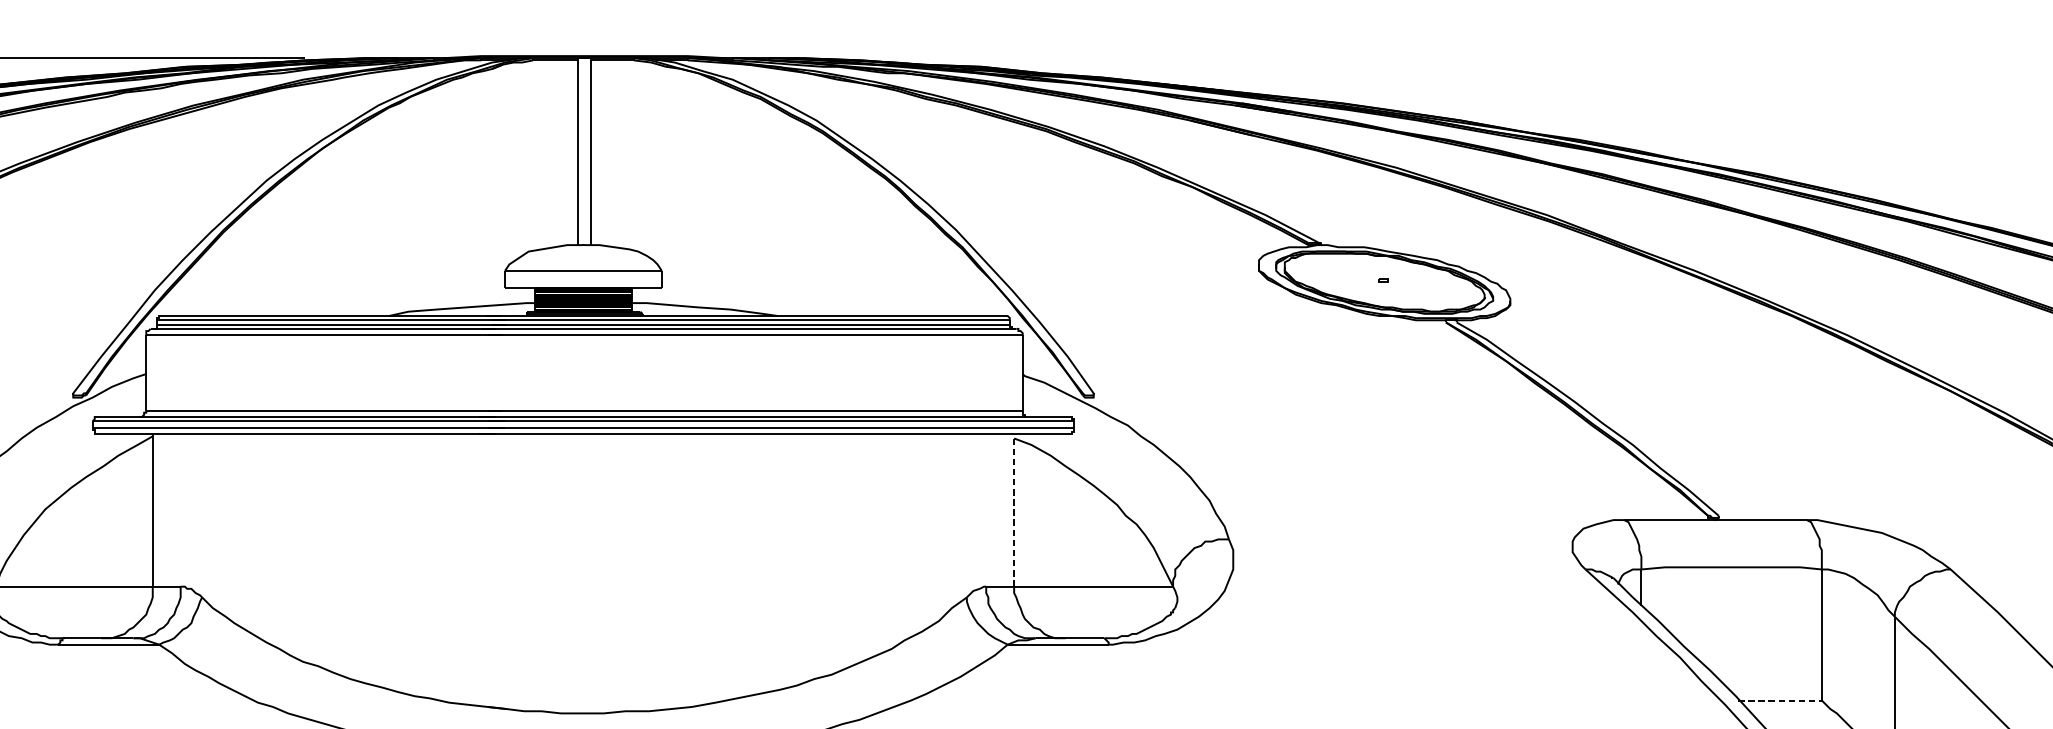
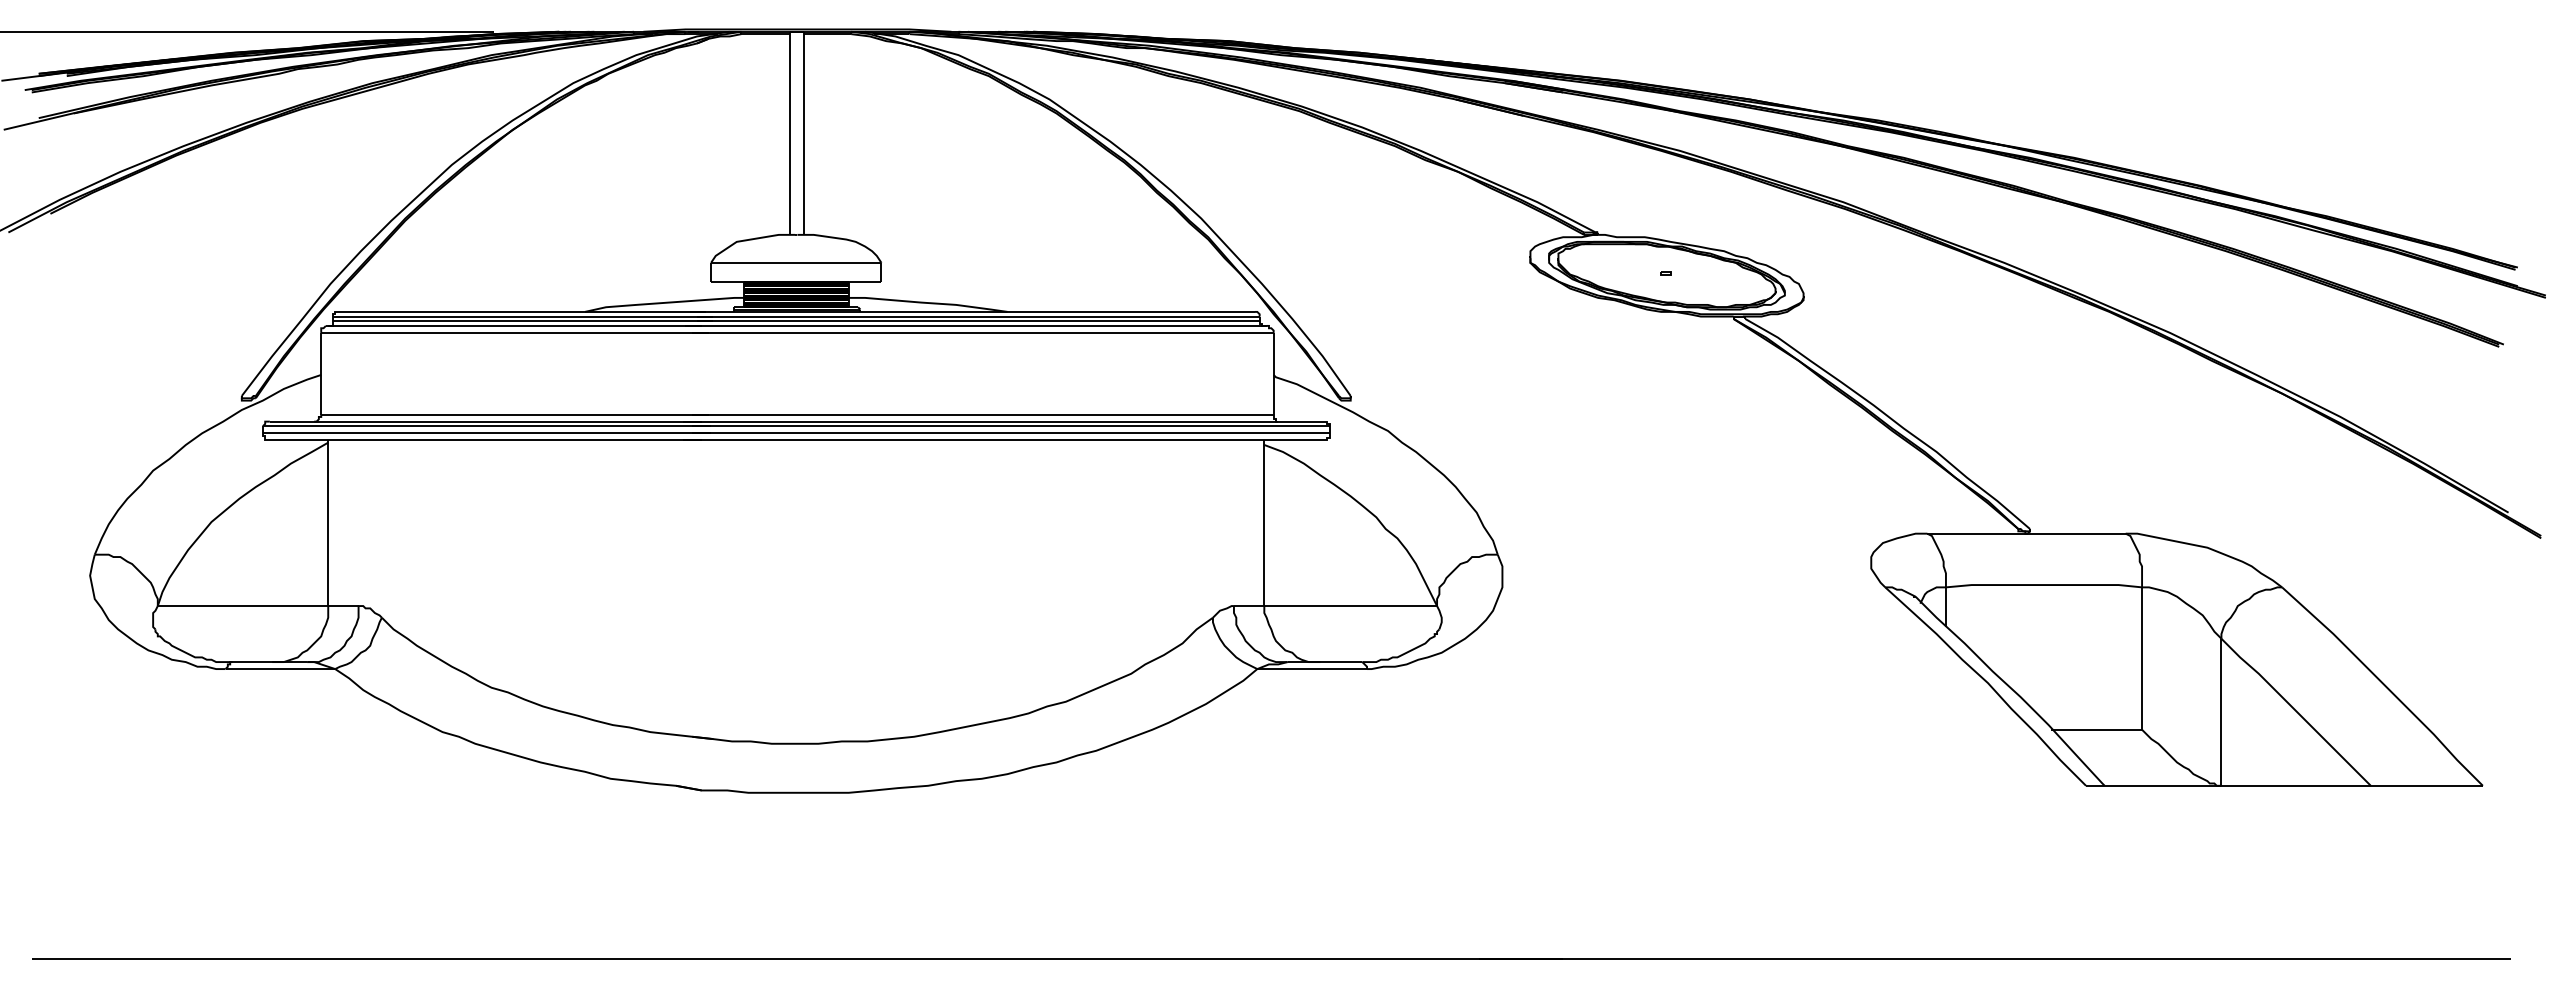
line: (1014, 510) -> (1264, 523), dashed -> solid
line: (1779, 700) -> (2096, 729), dashed -> solid

